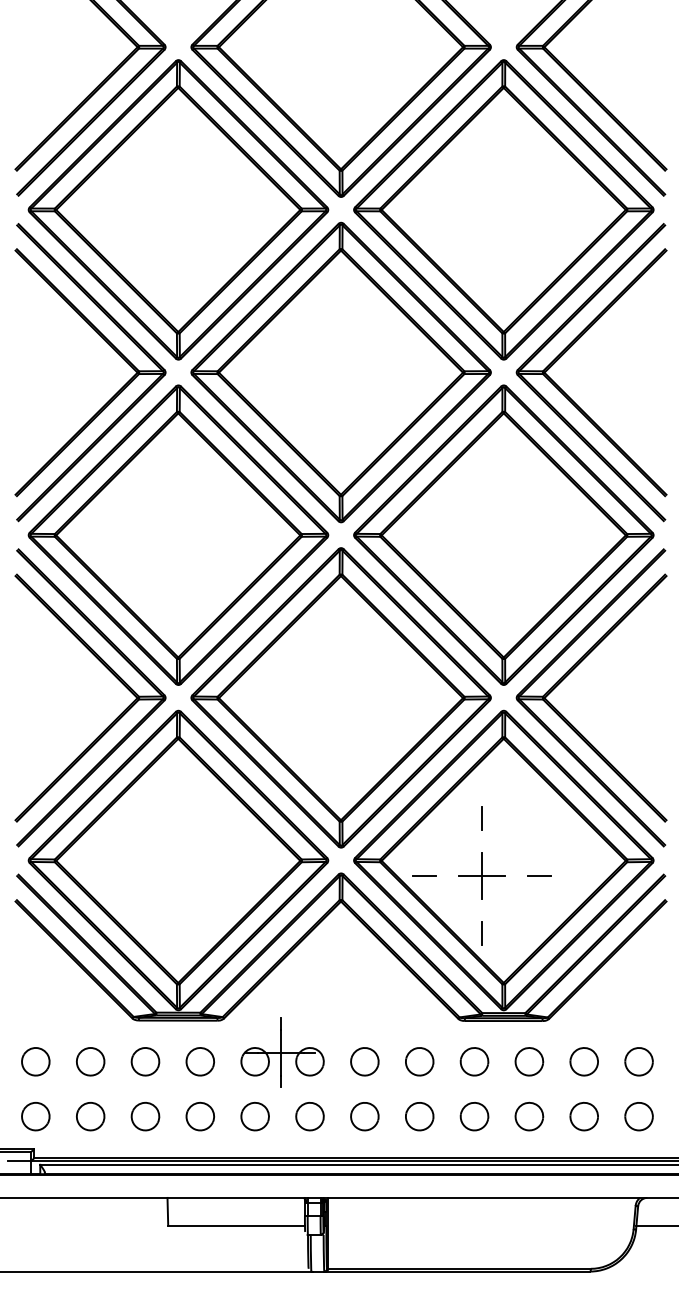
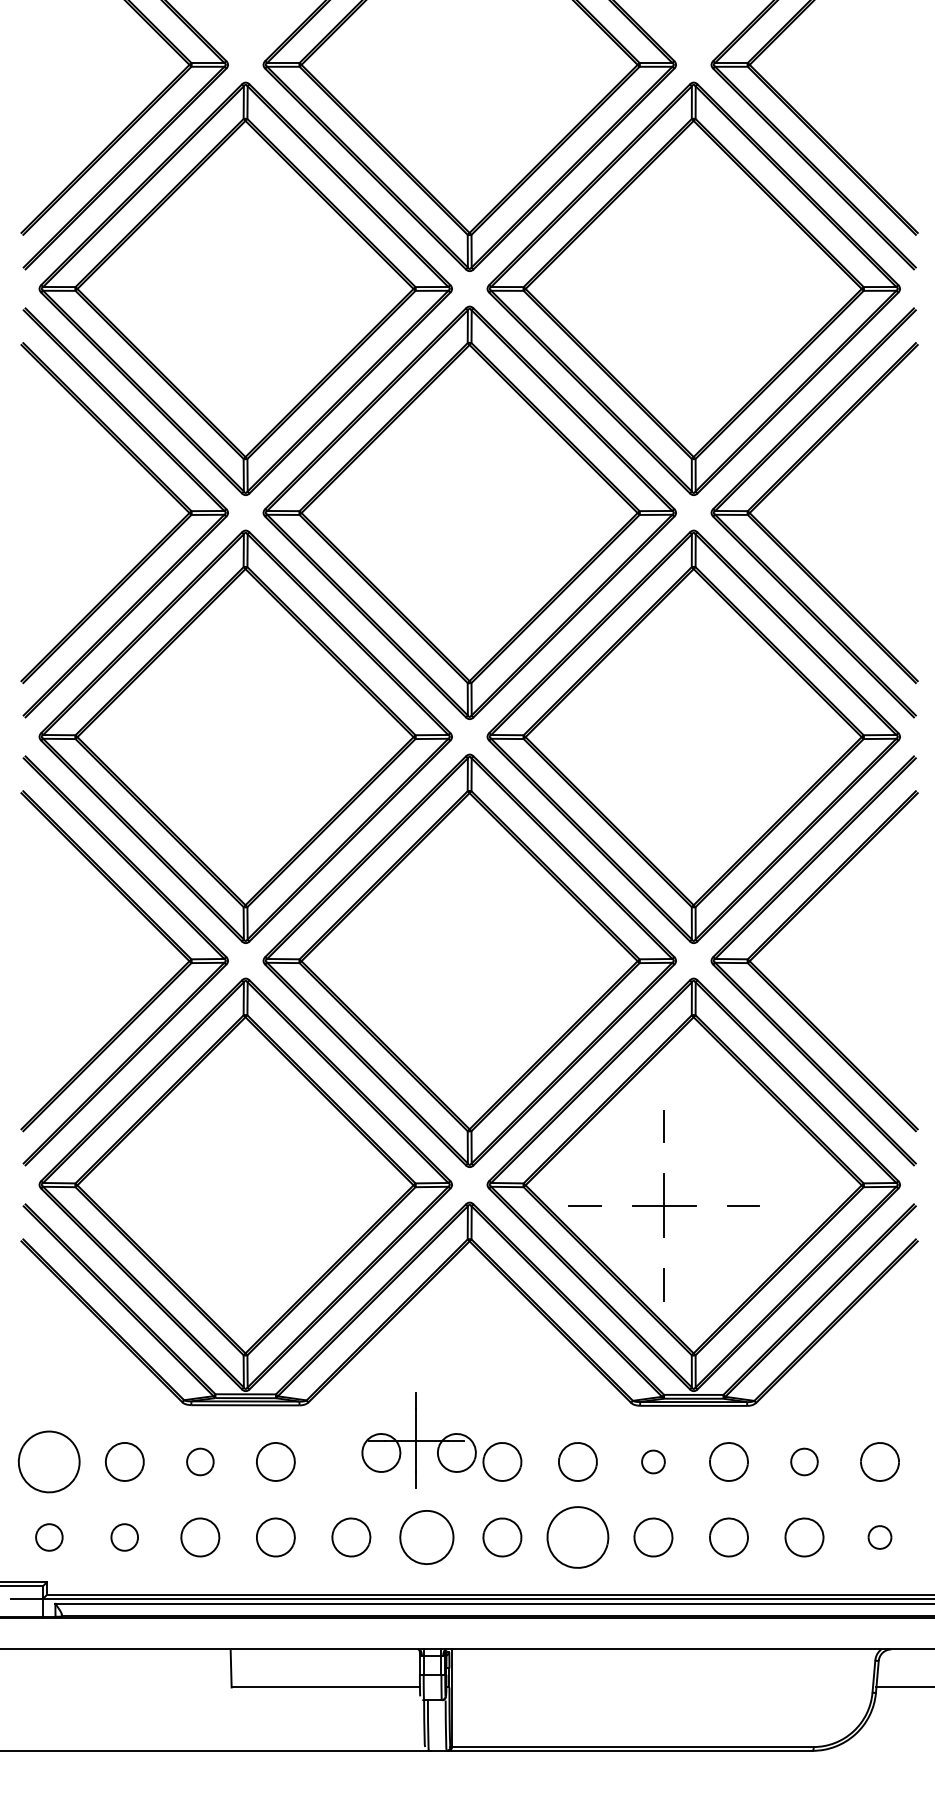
part: (282, 1052) -> (418, 1440), moved
part: (35, 1061) -> (49, 1461), size x1.6
part: (145, 1061) -> (200, 1461), size x0.7
part: (474, 1061) -> (653, 1461), size x0.6
part: (584, 1061) -> (804, 1461), size x0.7
part: (35, 1116) -> (49, 1537), size x0.7
part: (90, 1116) -> (124, 1537), size x0.7
part: (309, 1116) -> (426, 1537), size x1.4
part: (419, 1116) -> (577, 1537), size x1.6
part: (638, 1116) -> (879, 1537), size x0.6

